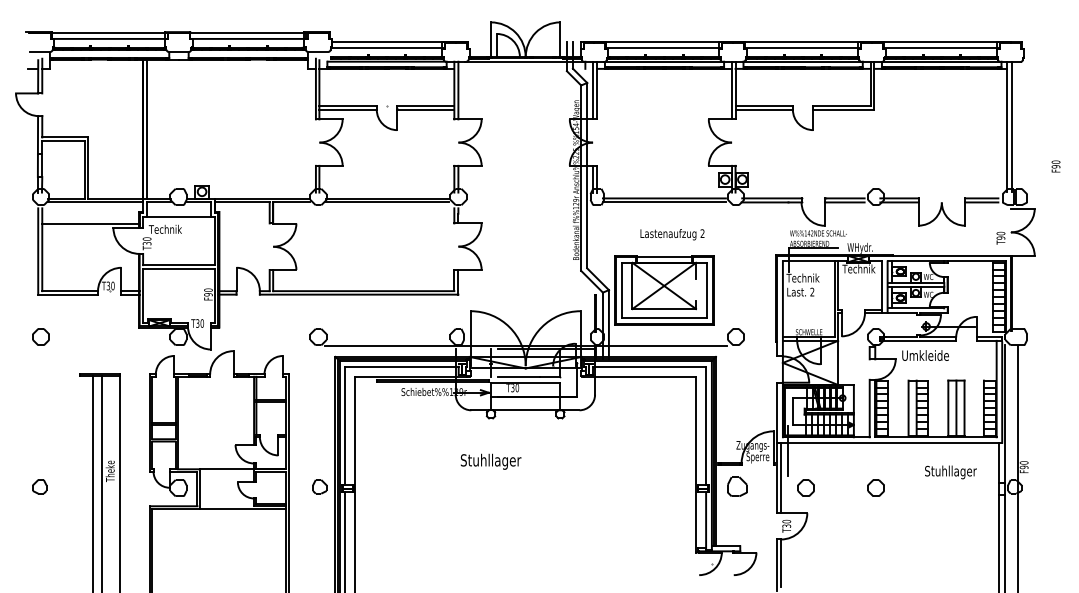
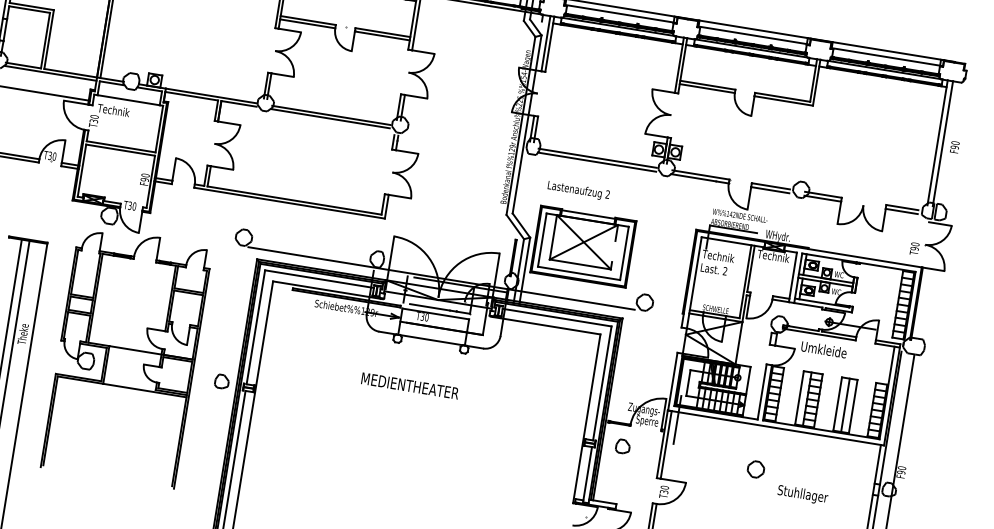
text: (1055, 166) -> (954, 147), moved
text: (672, 234) -> (578, 190), moved
text: (510, 461) -> (408, 386), Stuhllager -> MEDIENTHEATER
text: (950, 472) -> (802, 495), moved
part: (737, 486) -> (623, 446), size x0.71
part: (805, 487) -> (688, 457), removed

